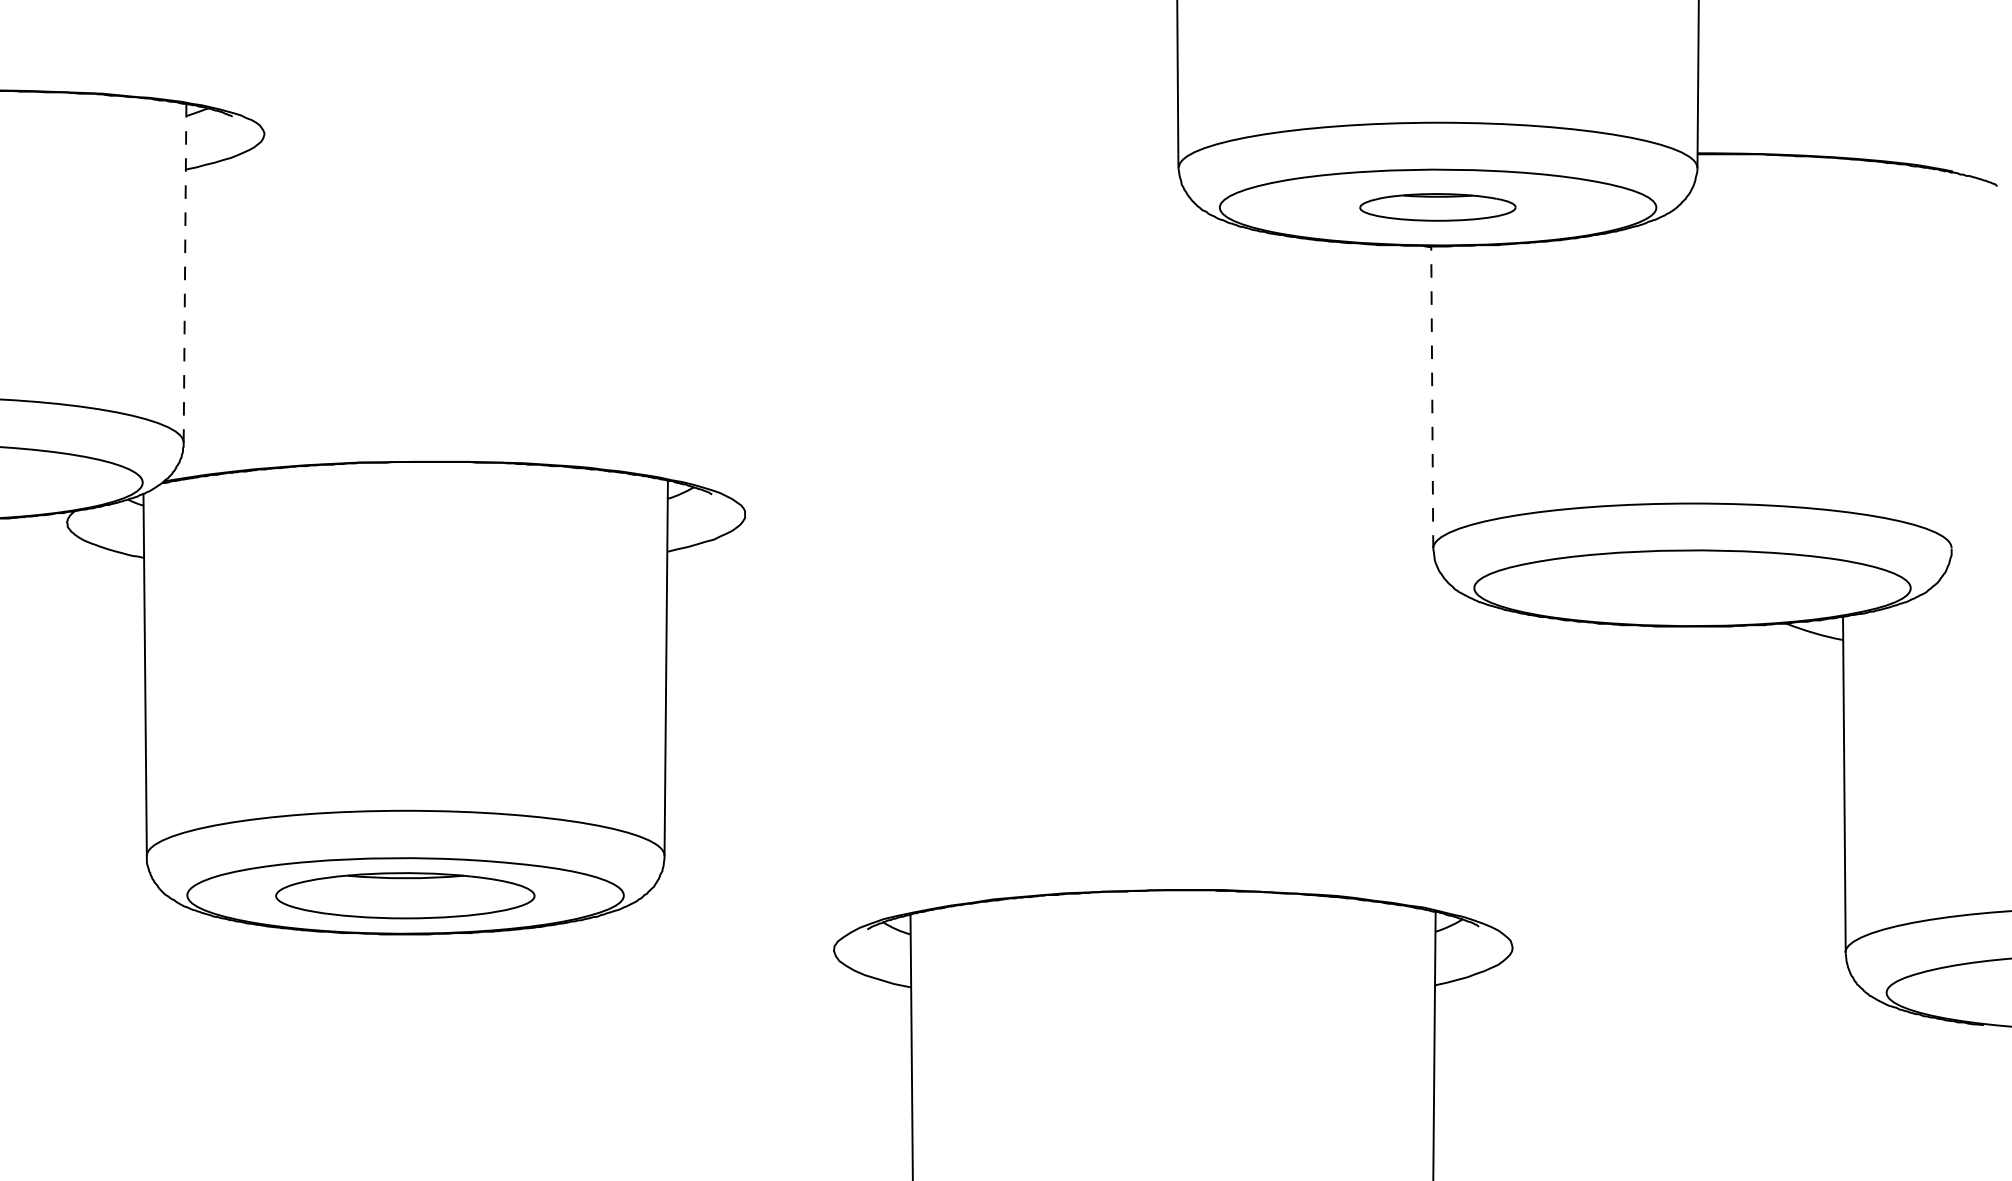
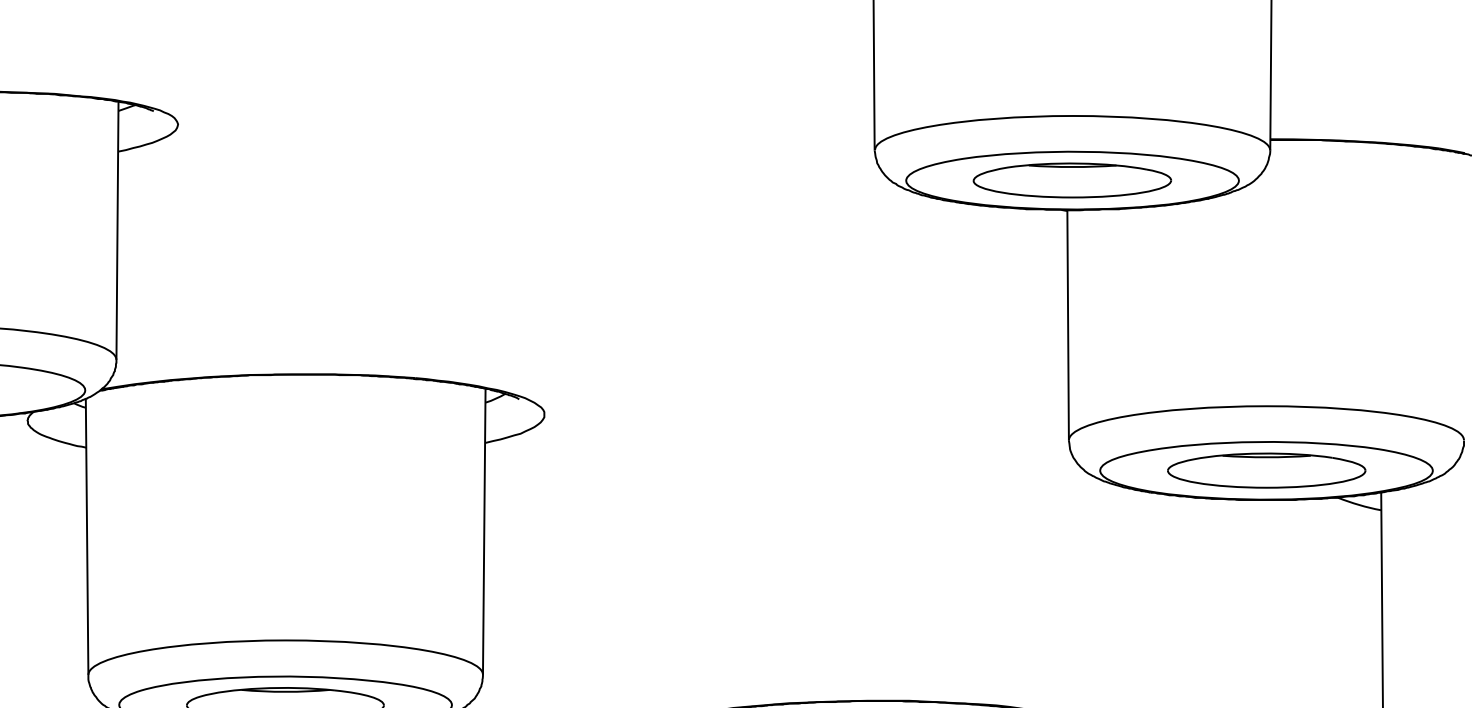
part: (1437, 207) -> (1072, 180), size x1.67
line: (185, 273) -> (117, 230), dashed -> solid
line: (1432, 396) -> (1068, 324), dashed -> solid
part: (1692, 587) -> (1266, 470), added

